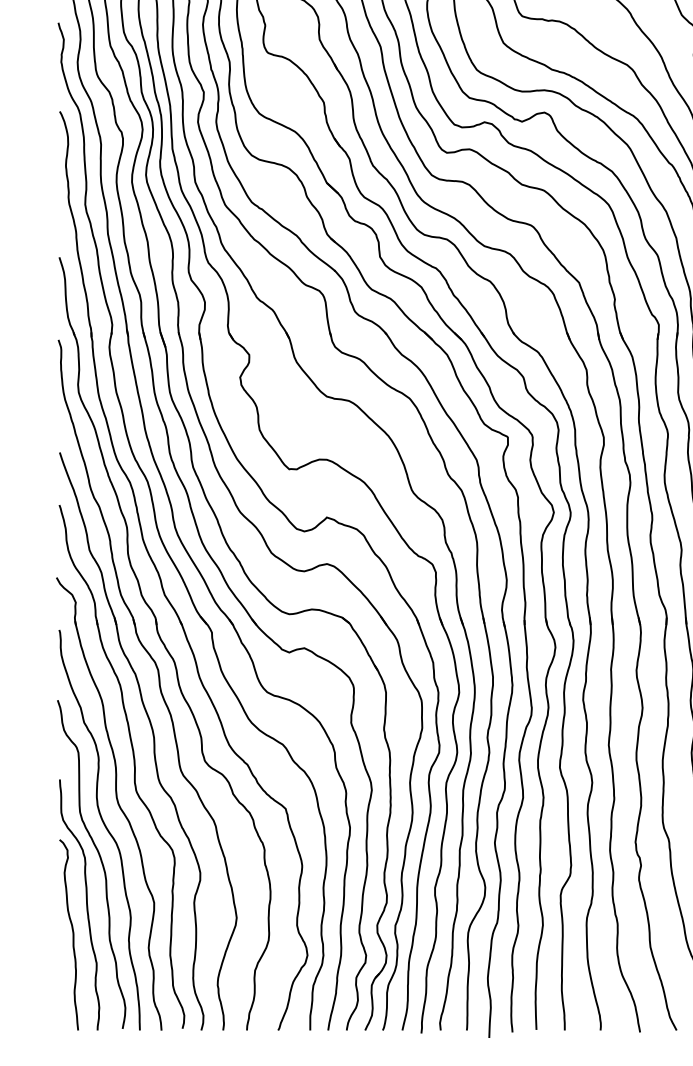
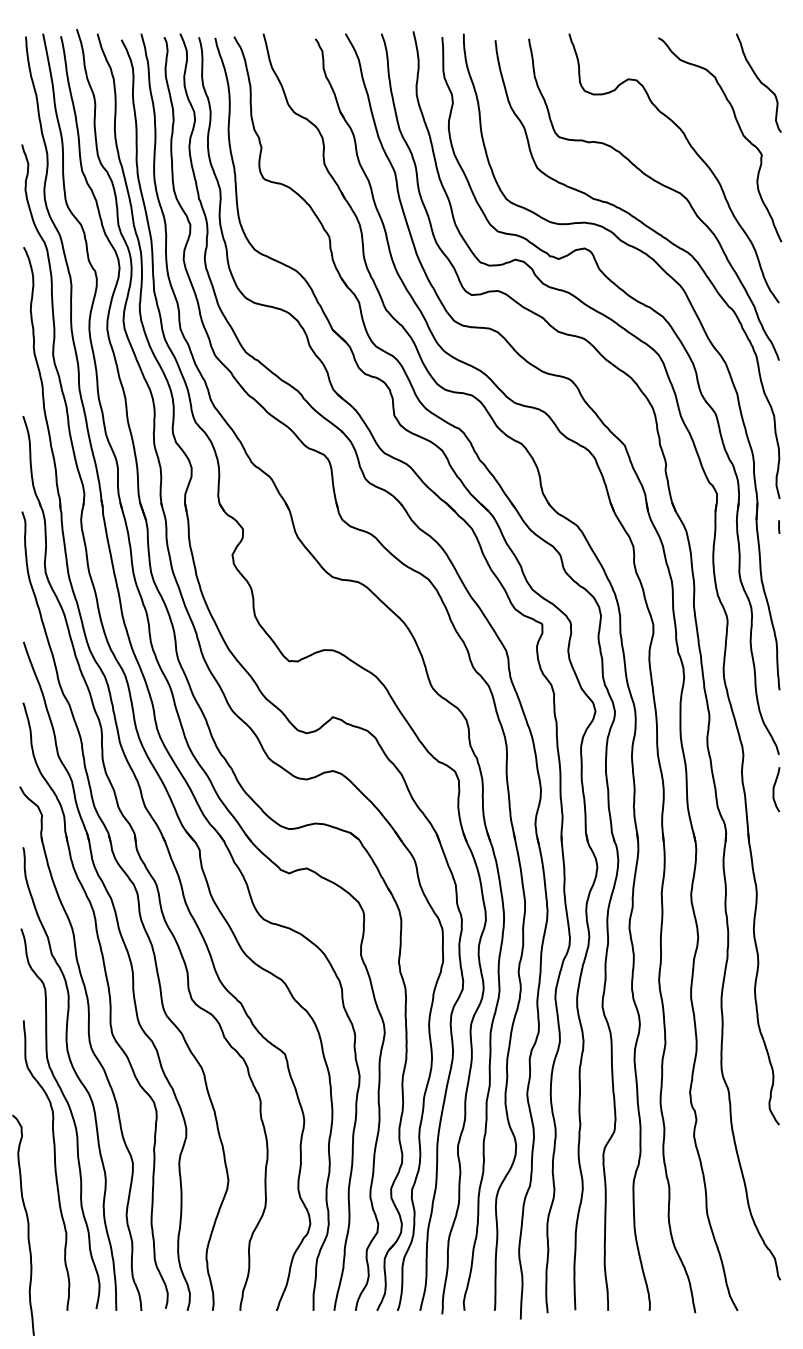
curve: (72, 934) -> (27, 1224), moved

